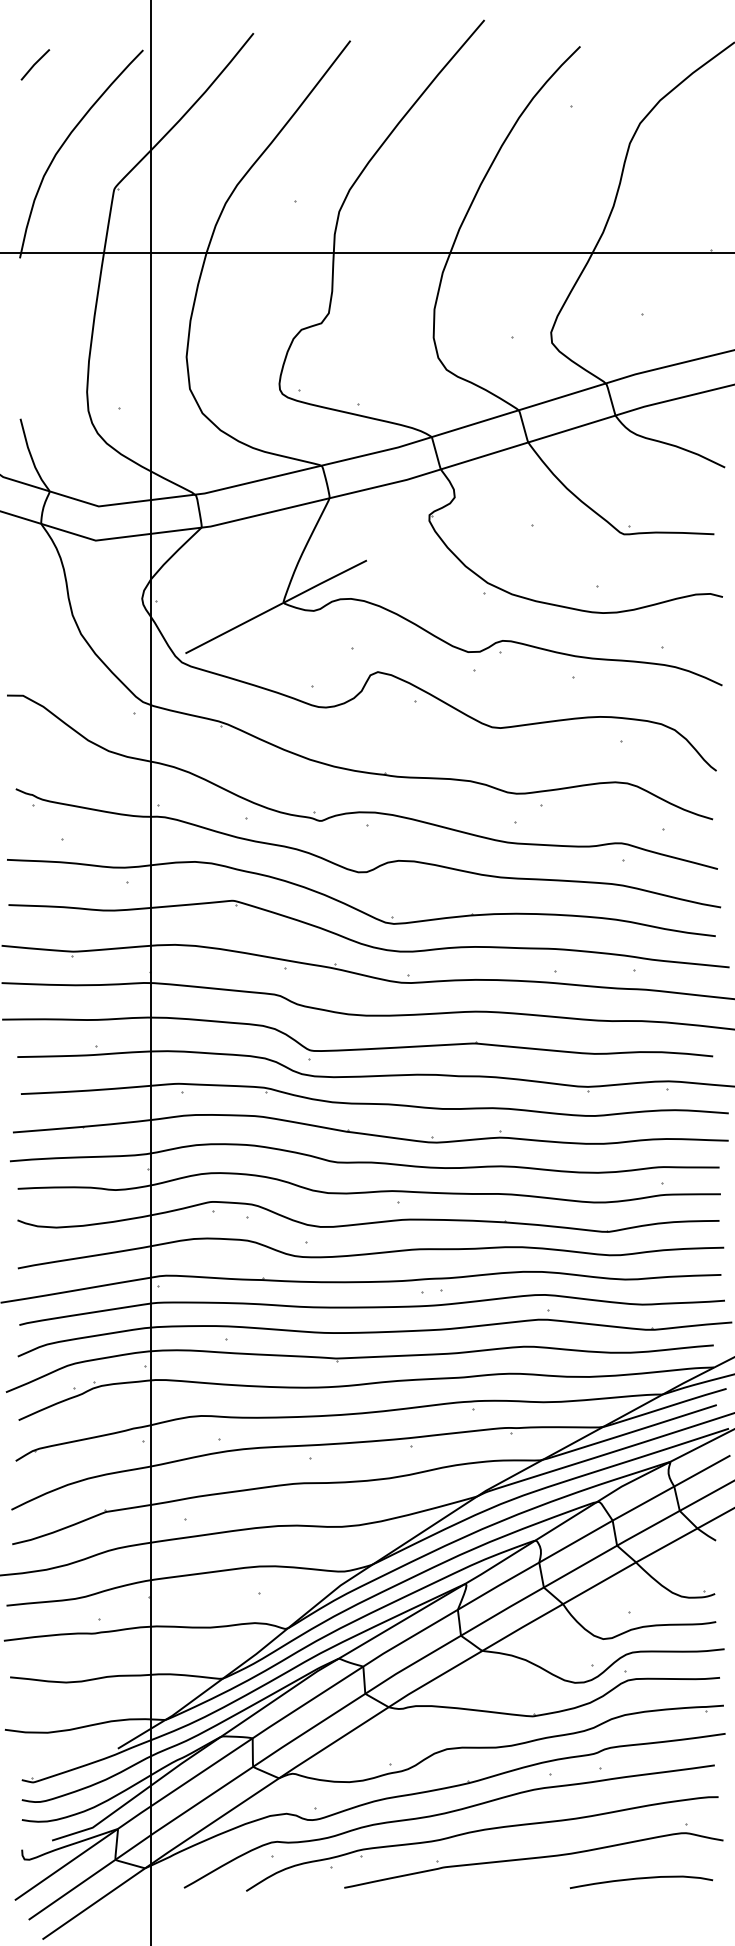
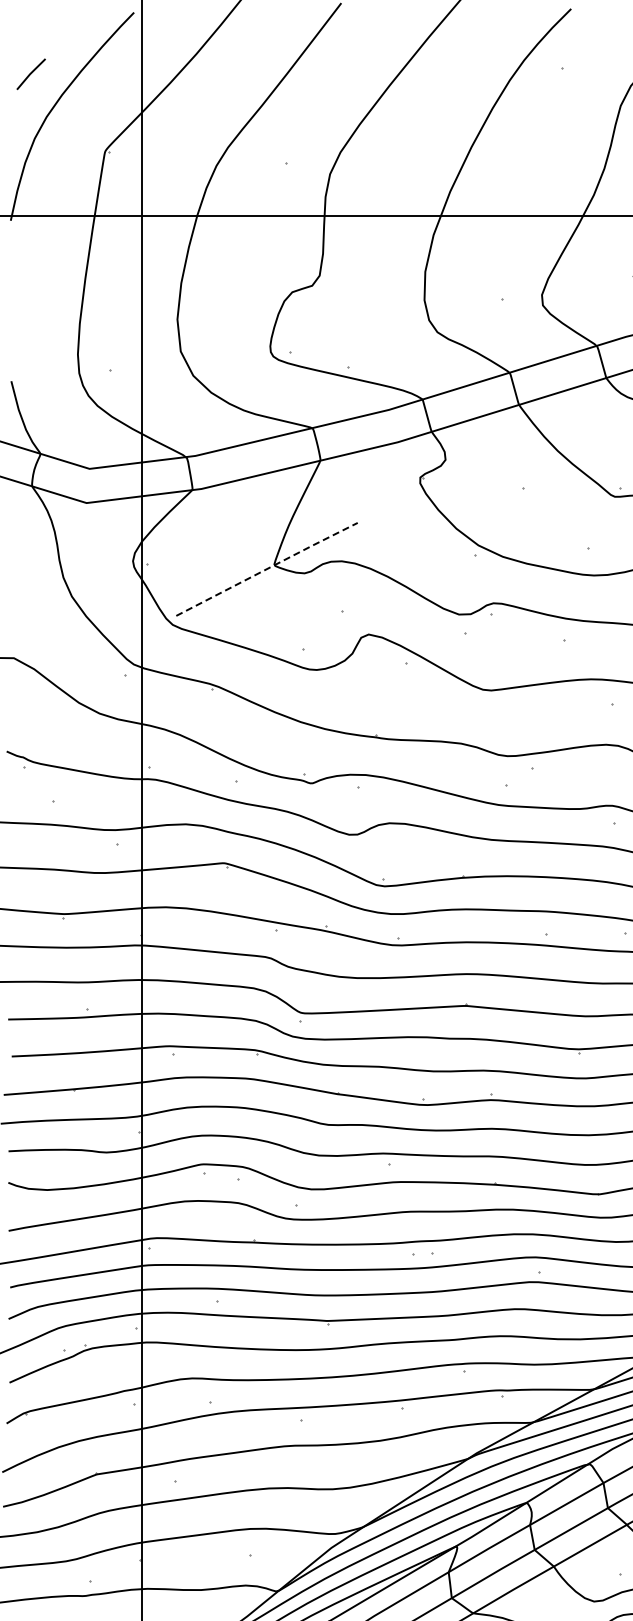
line: (35, 64) -> (31, 73), moved
line: (276, 606) -> (267, 568), solid -> dashed

